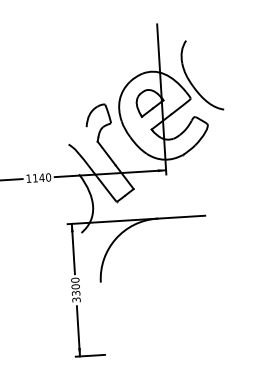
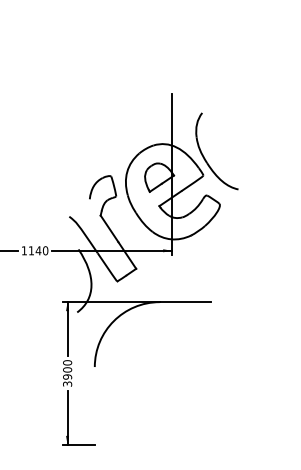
text: (76, 292) -> (67, 376), 3300 -> 3900

